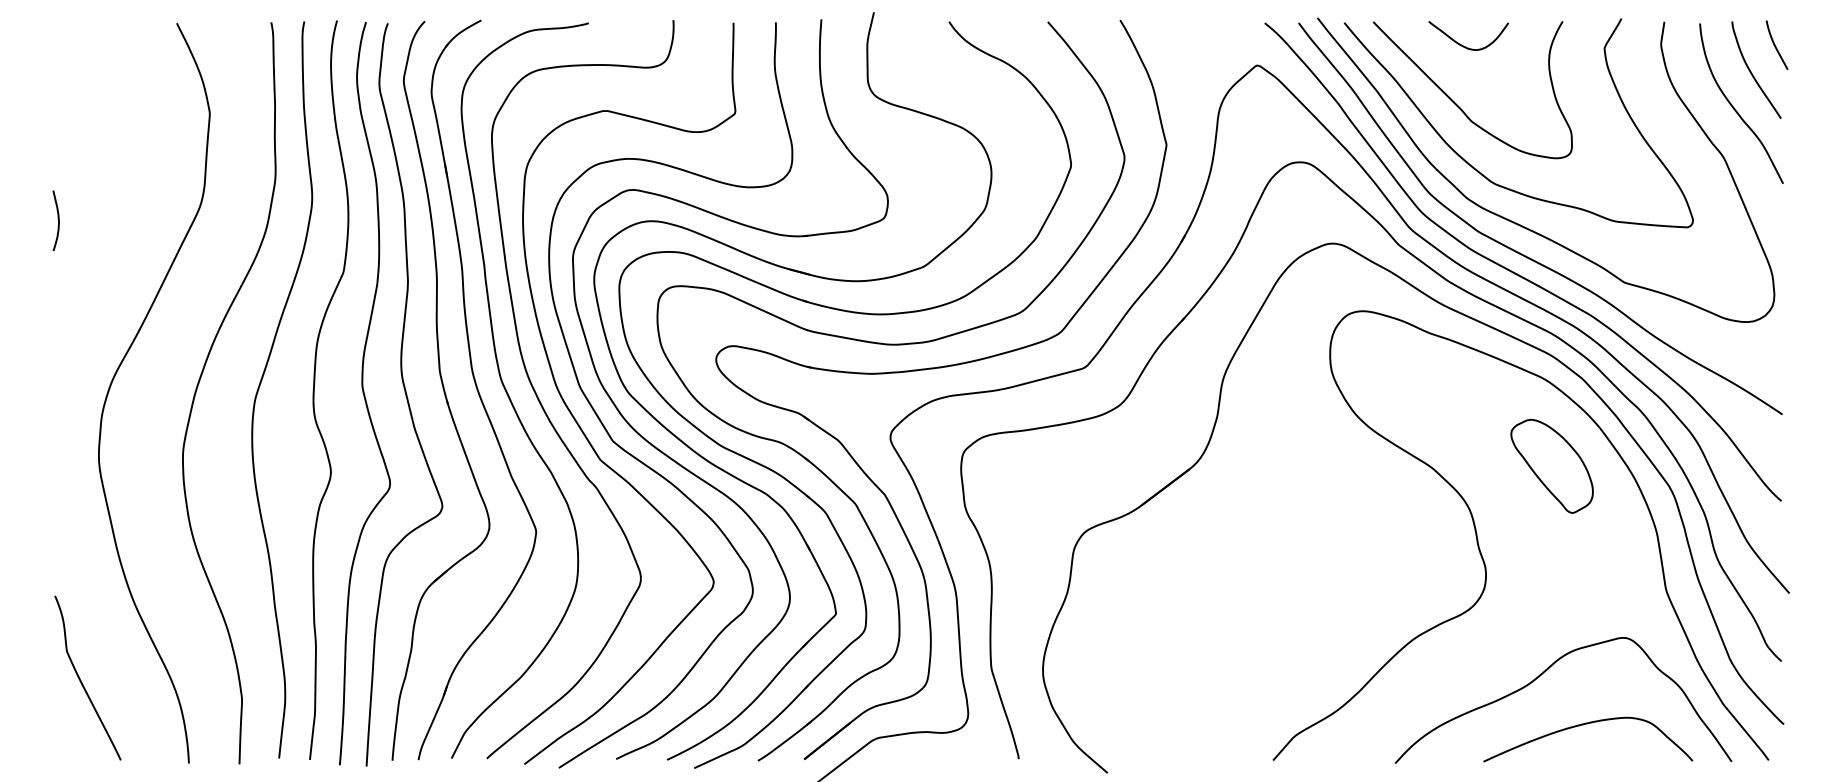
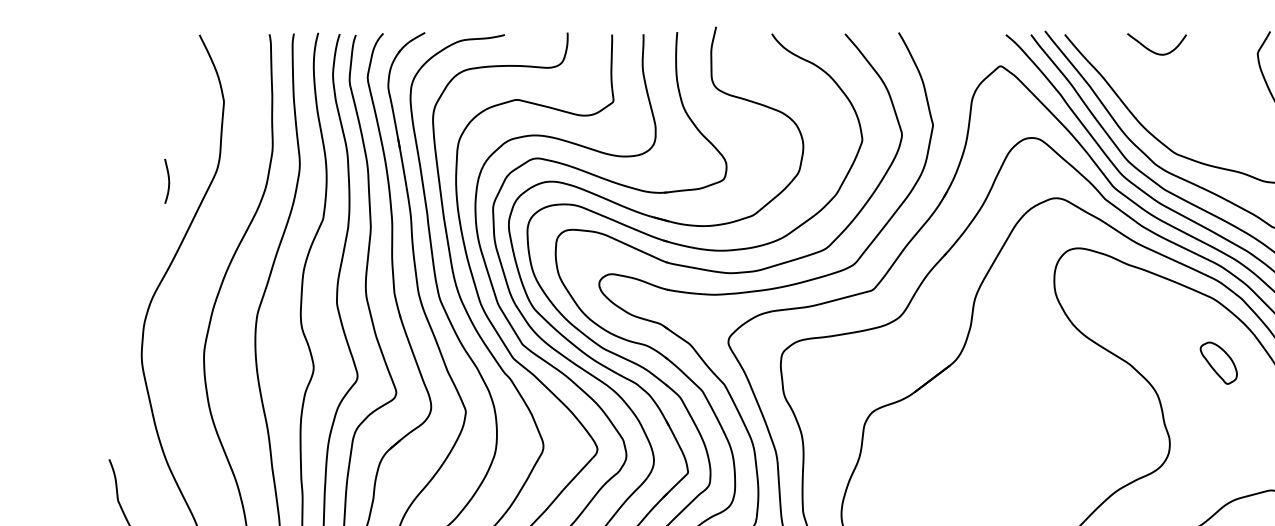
curve: (1457, 104) -> (1148, 95), removed
curve: (57, 219) -> (168, 180), moved
part: (1551, 465) -> (1218, 362), size x0.6

